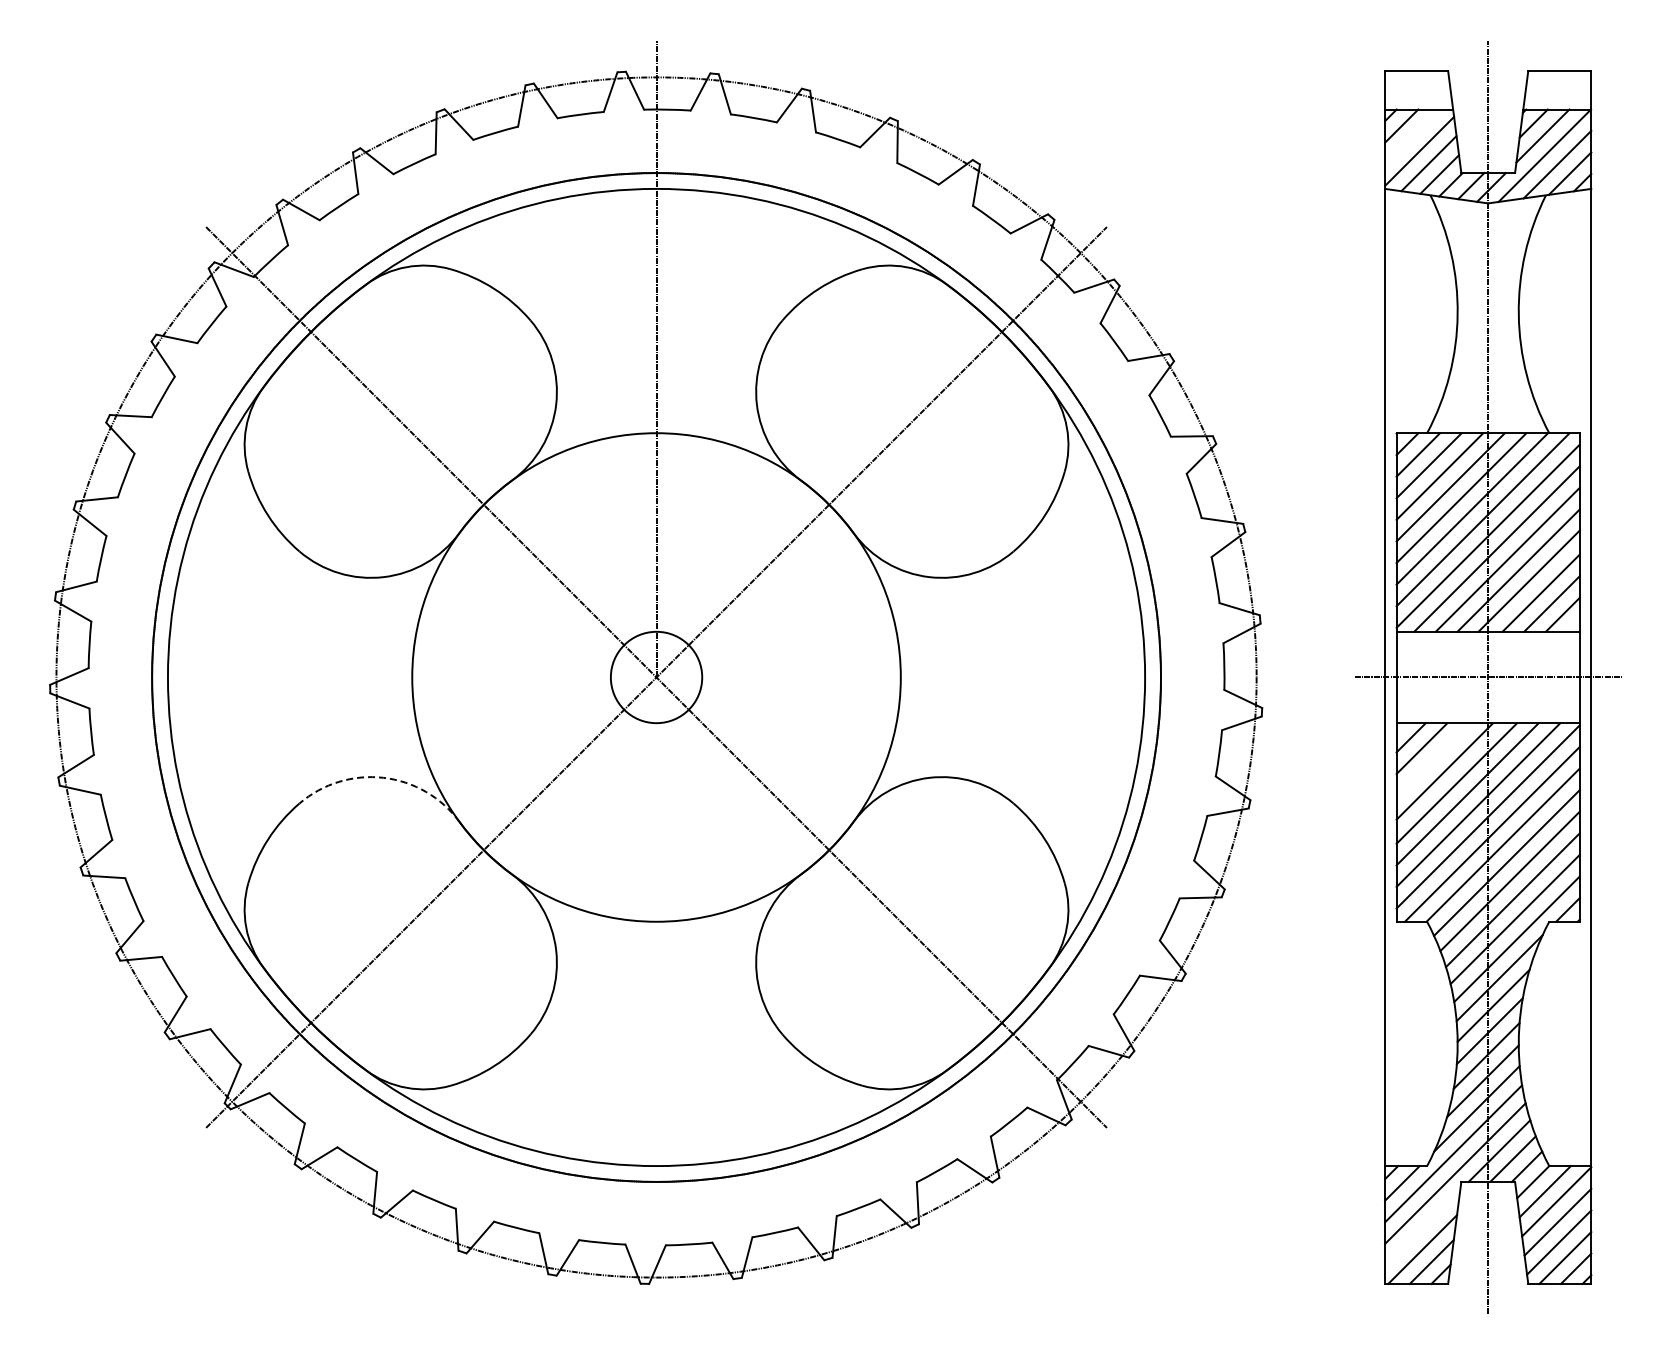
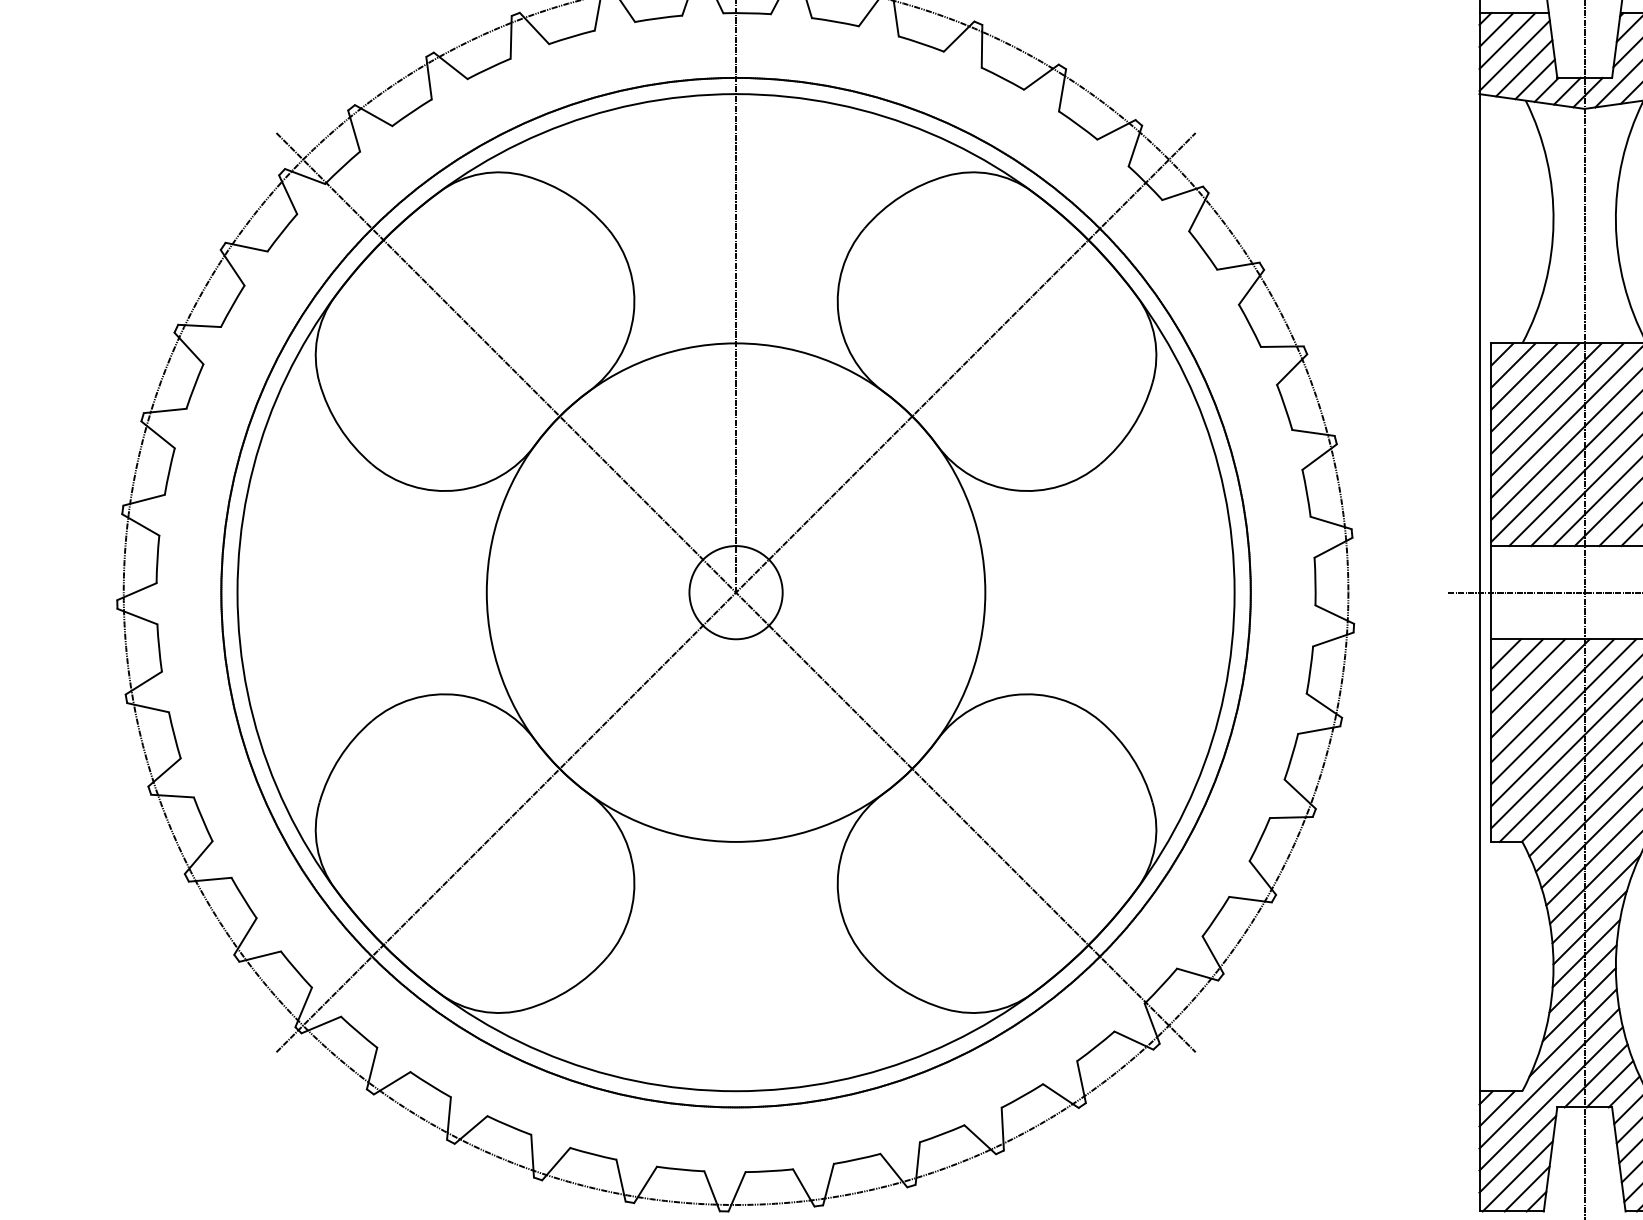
line: (1412, 136) -> (1507, 40), added
line: (1432, 759) -> (1527, 676), added
arc: (383, 777) -> (457, 694), dashed -> solid
line: (1422, 1227) -> (1517, 1153), added

